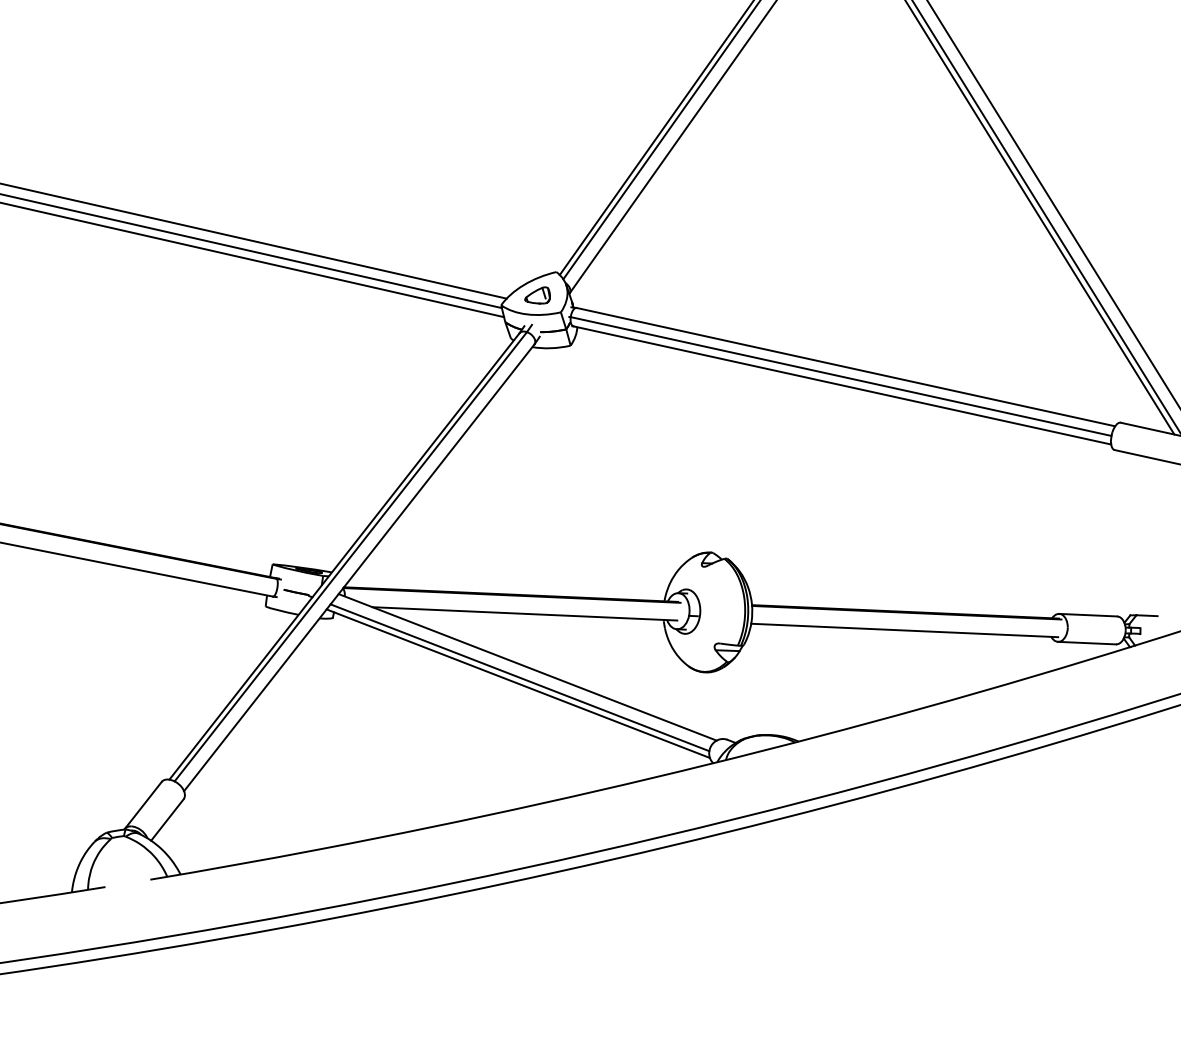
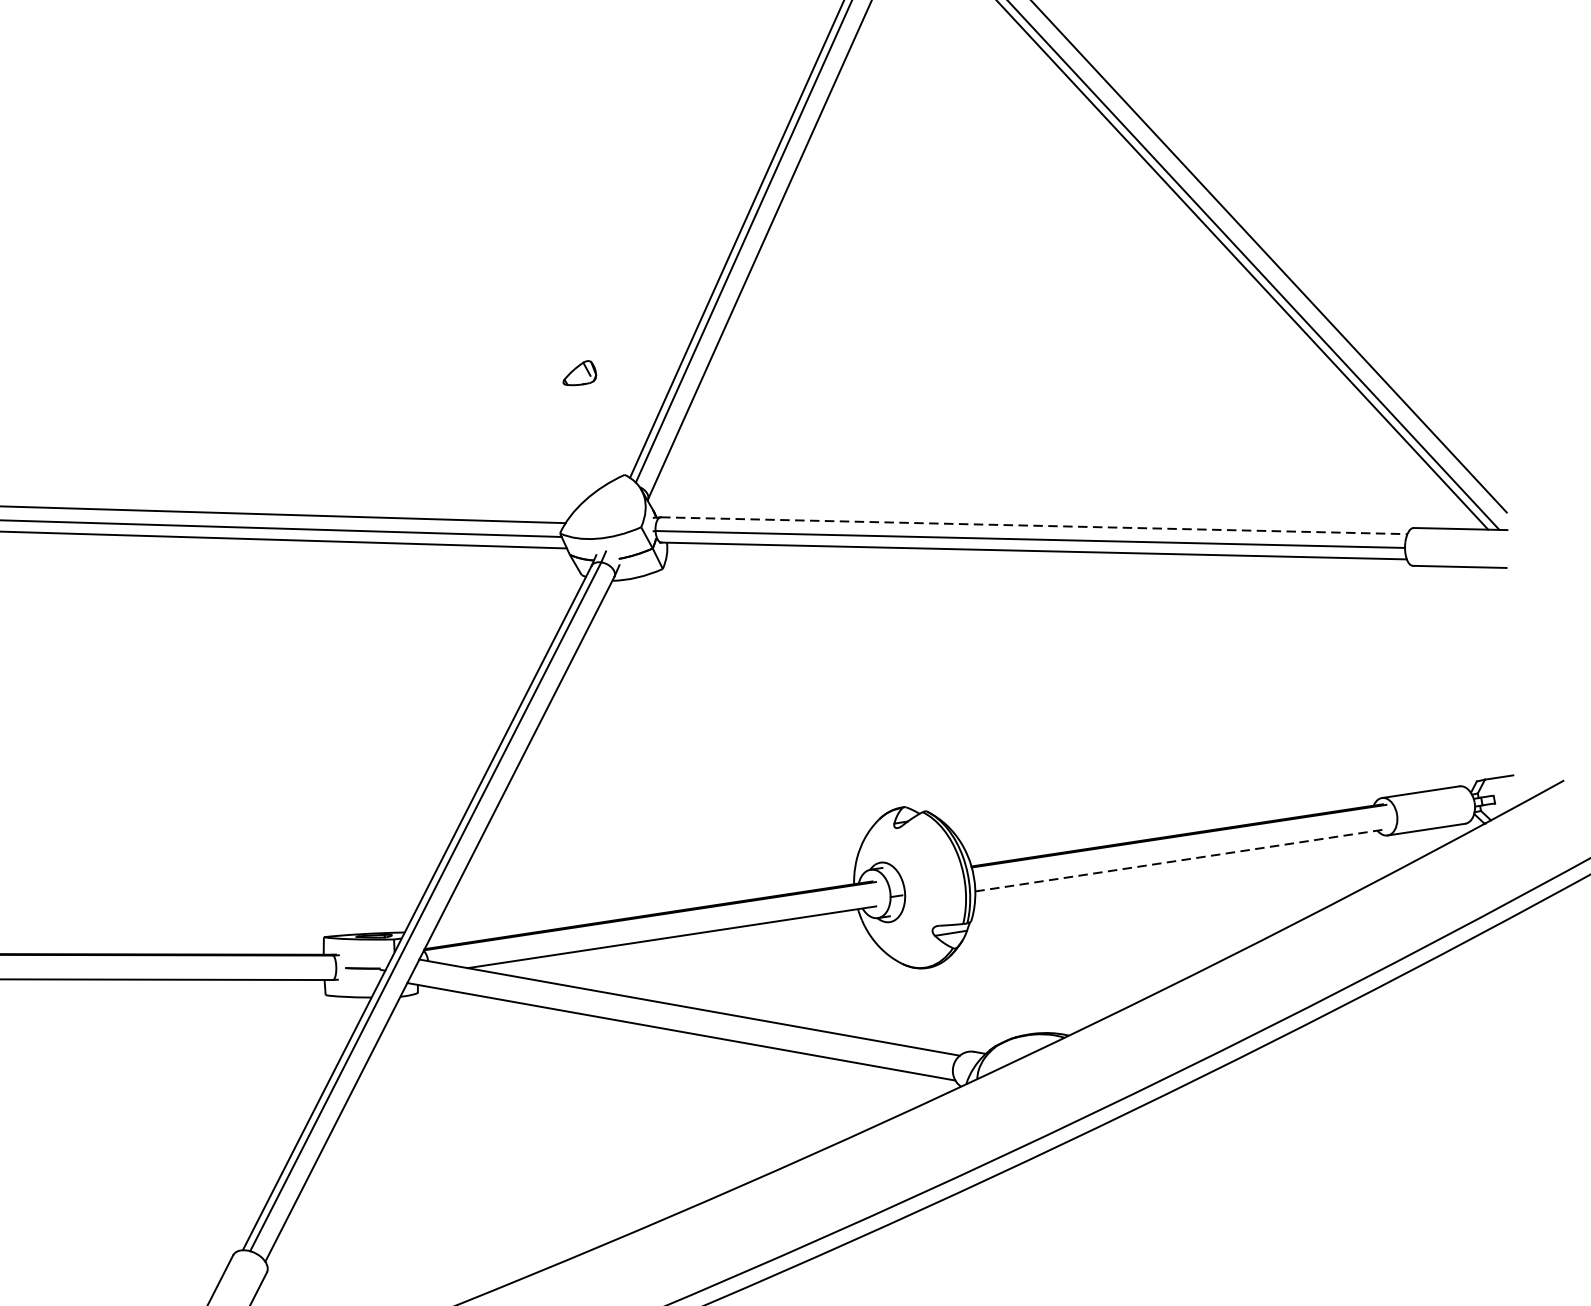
part: (537, 295) -> (578, 374), moved
line: (845, 367) -> (1033, 526), solid -> dashed
line: (904, 630) -> (1180, 860), solid -> dashed
line: (519, 677) -> (681, 1023), removed

